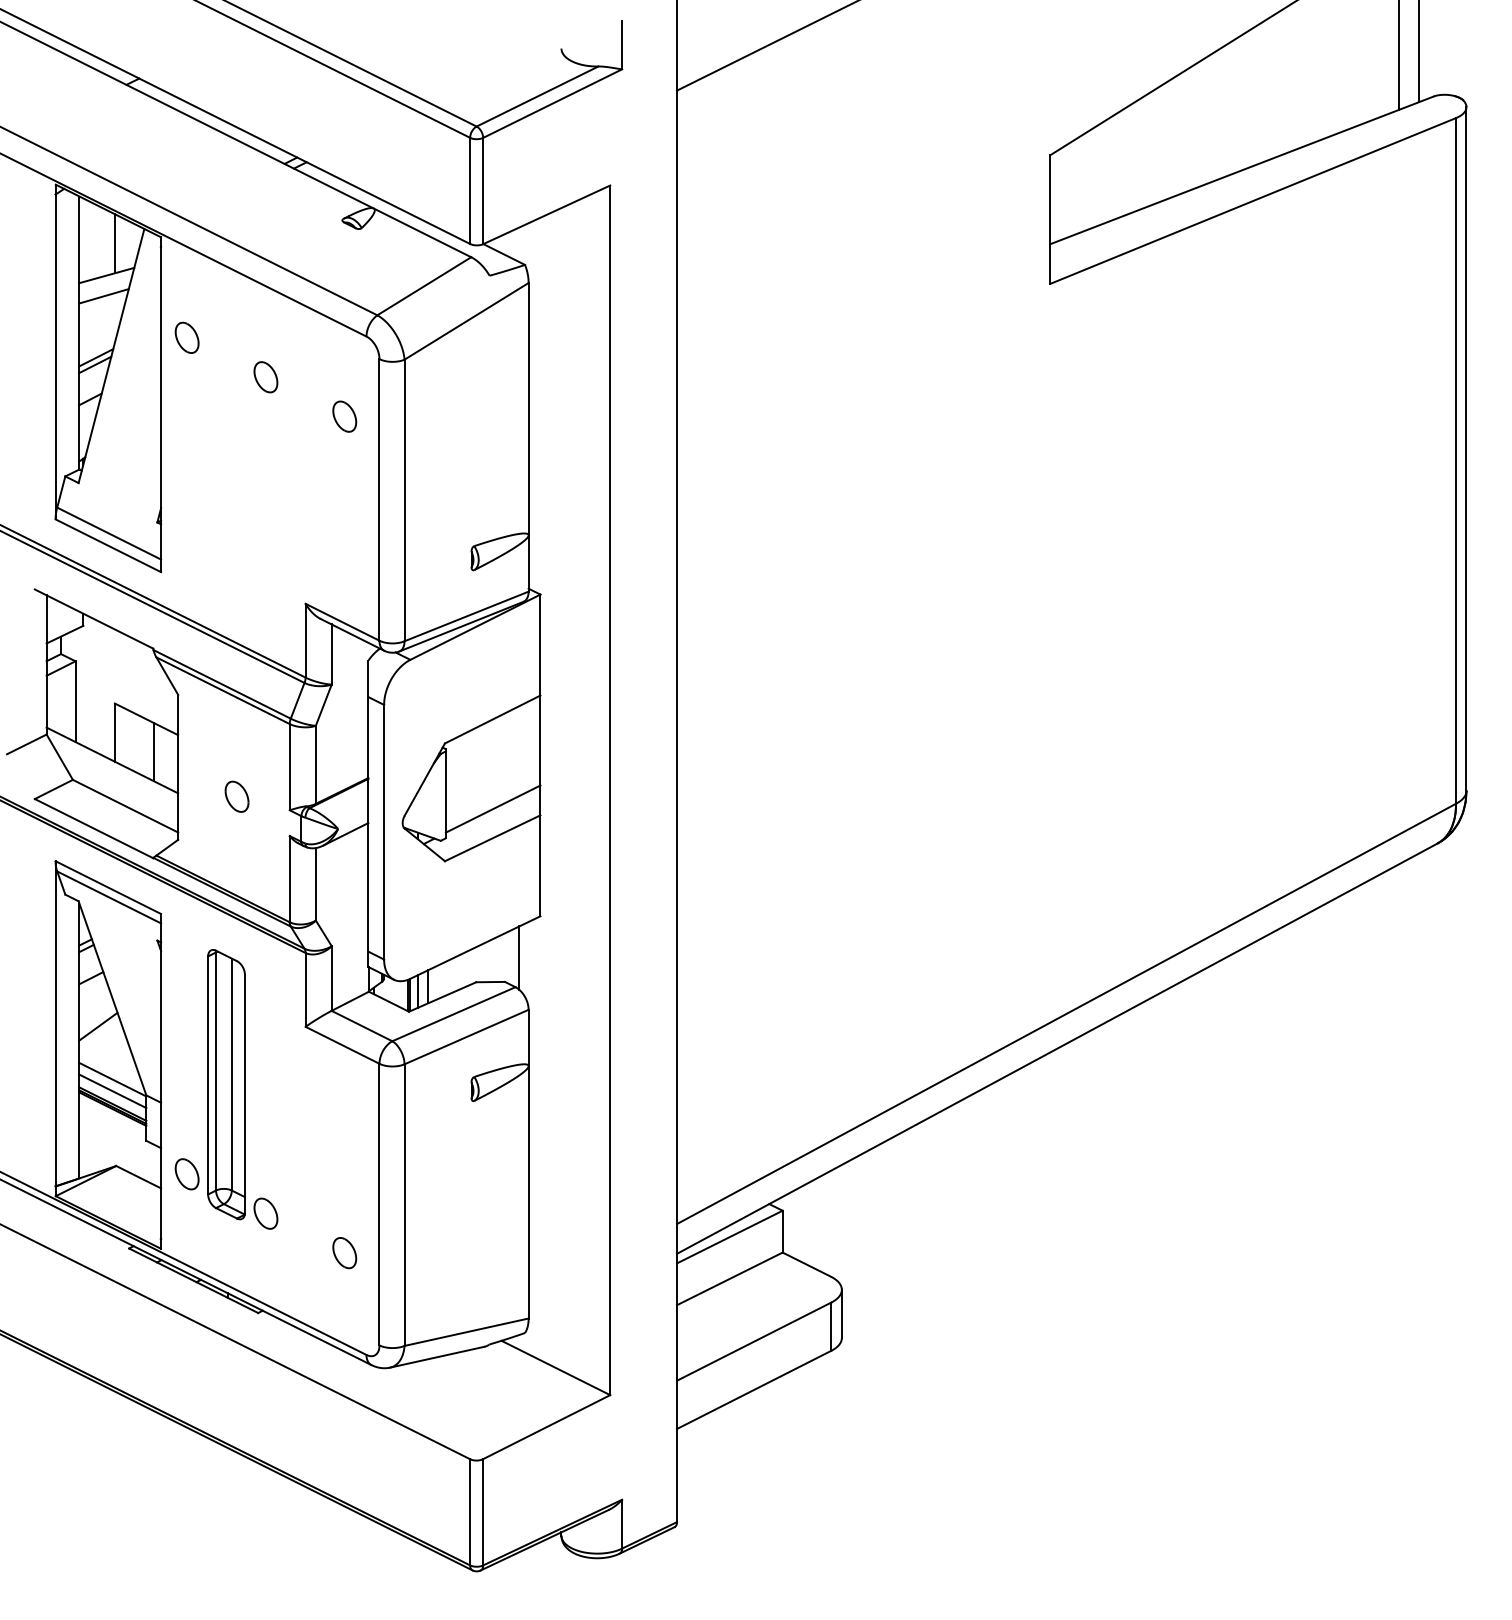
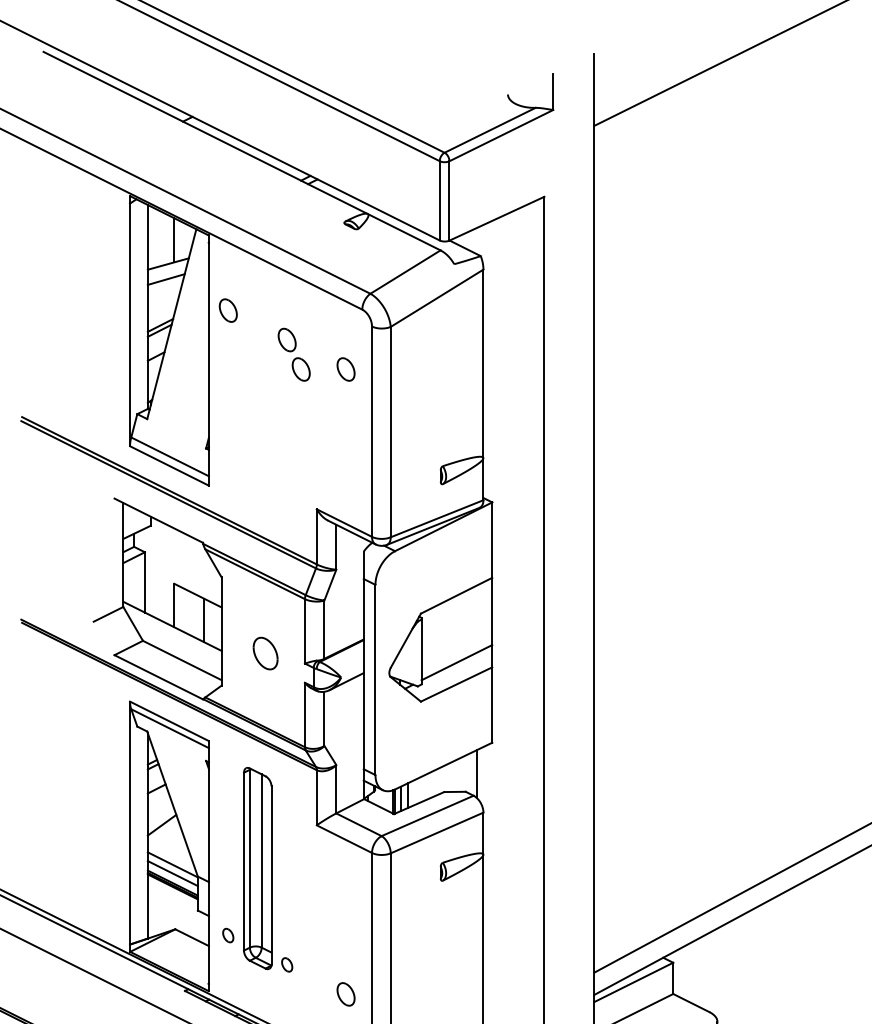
part: (284, 416) -> (301, 369), added
part: (236, 796) -> (265, 653), size x1.4
part: (186, 1174) -> (227, 935), size x0.6
part: (265, 1213) -> (286, 964), size x0.6

